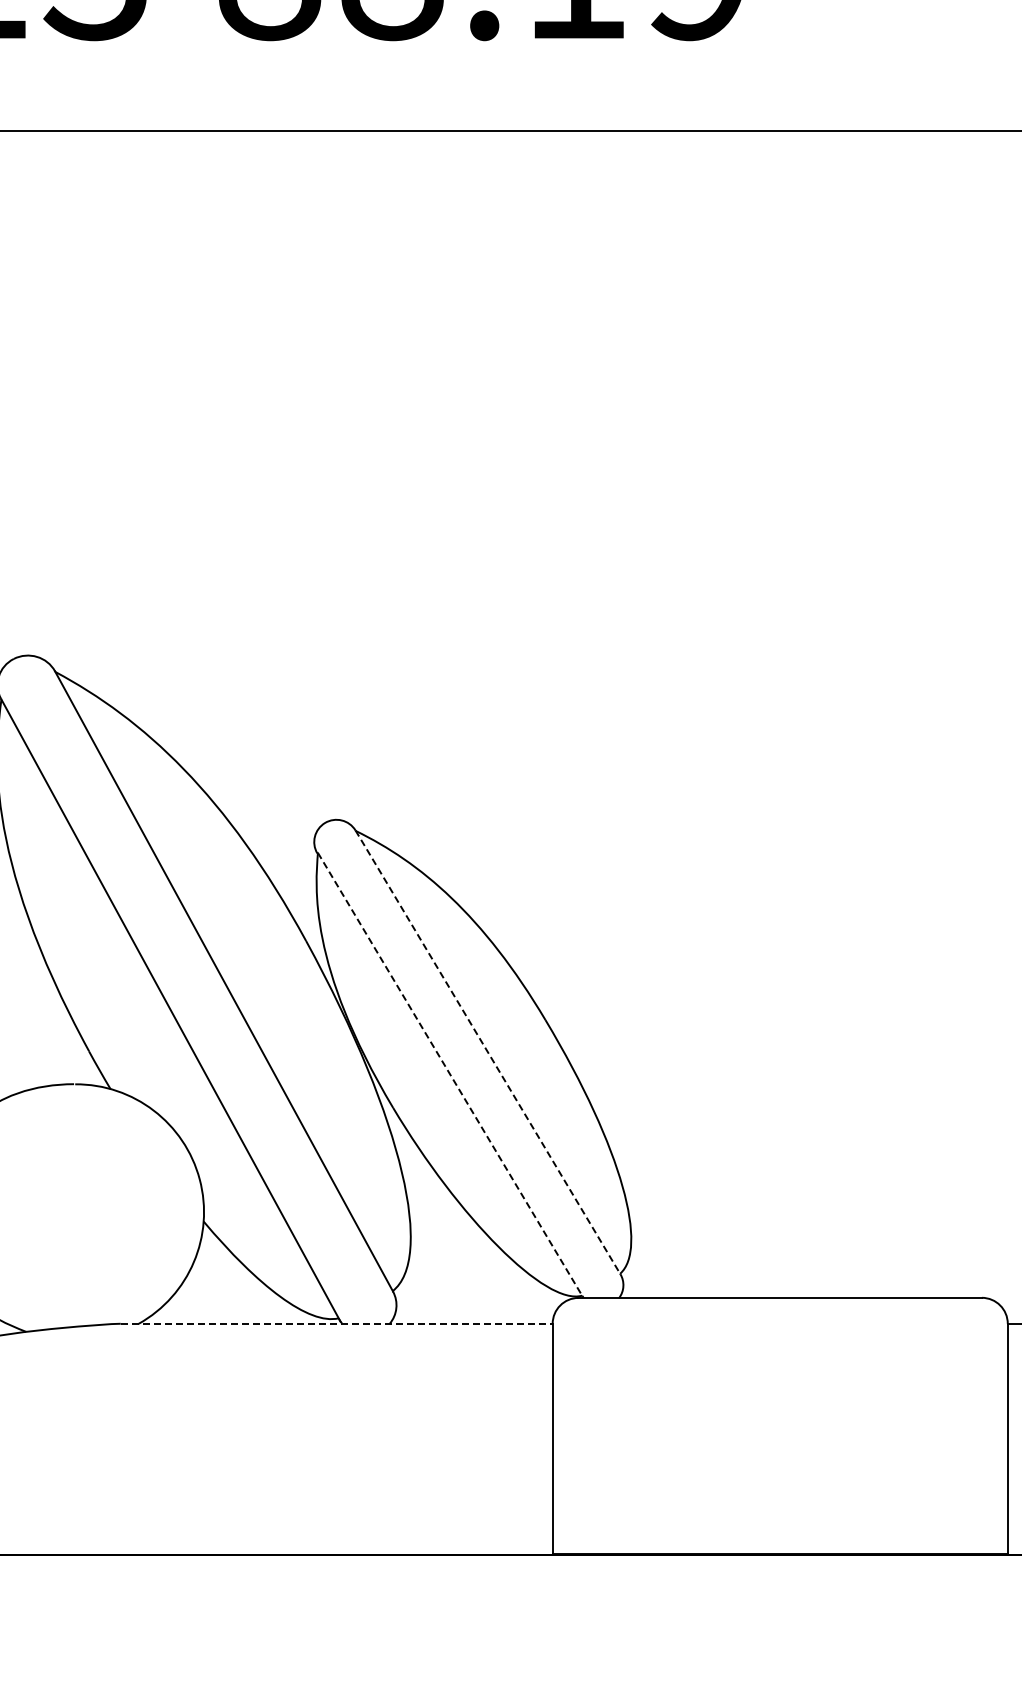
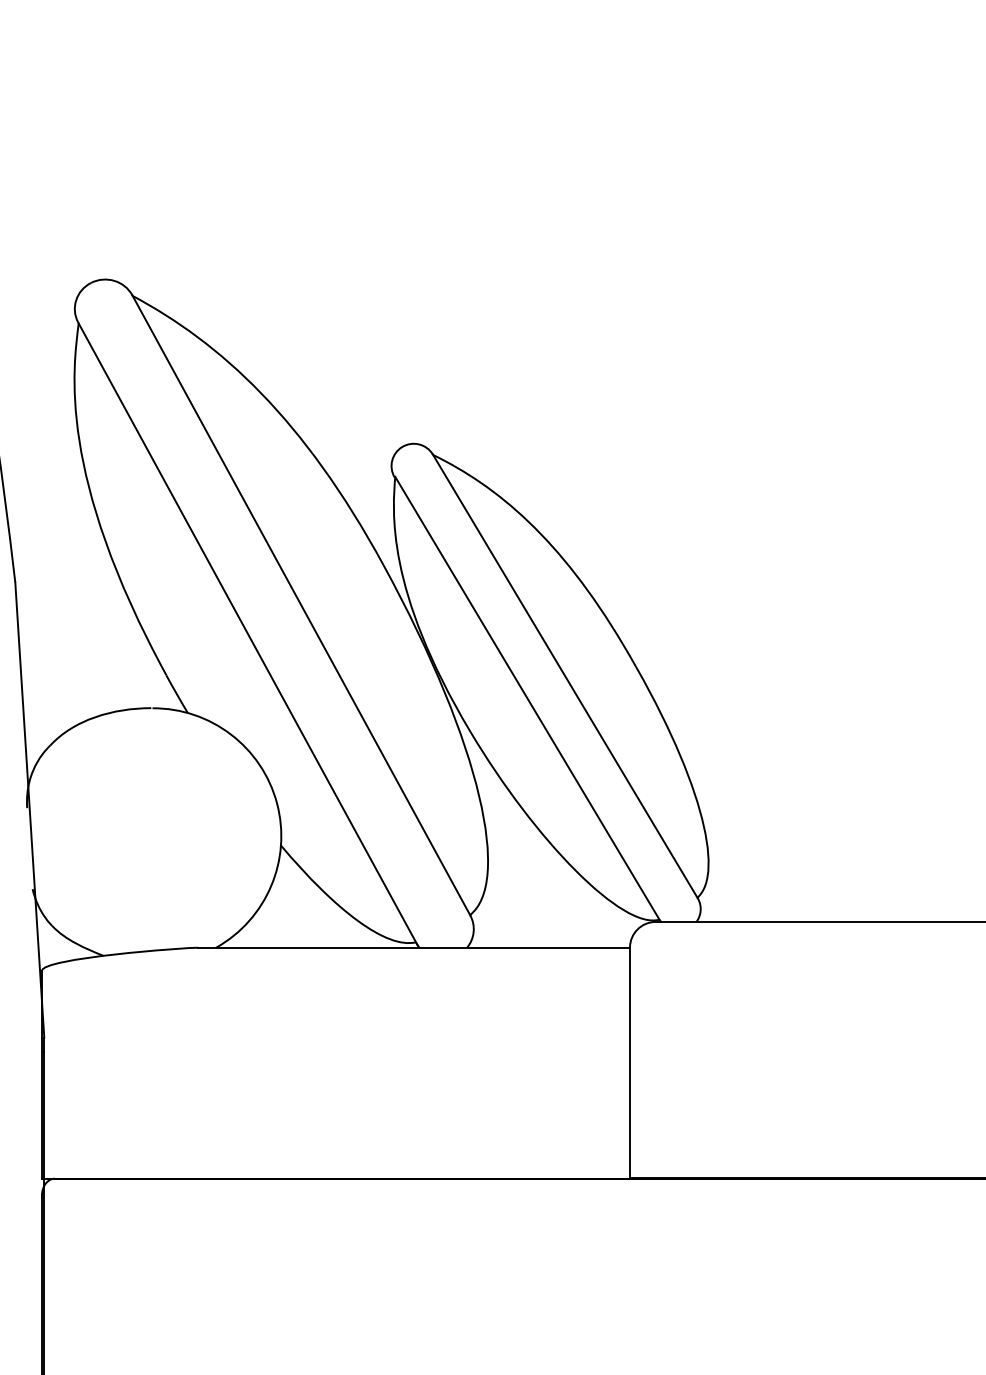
line: (488, 1052) -> (565, 676), dashed -> solid
line: (450, 1075) -> (527, 699), dashed -> solid
line: (336, 1323) -> (413, 947), dashed -> solid

